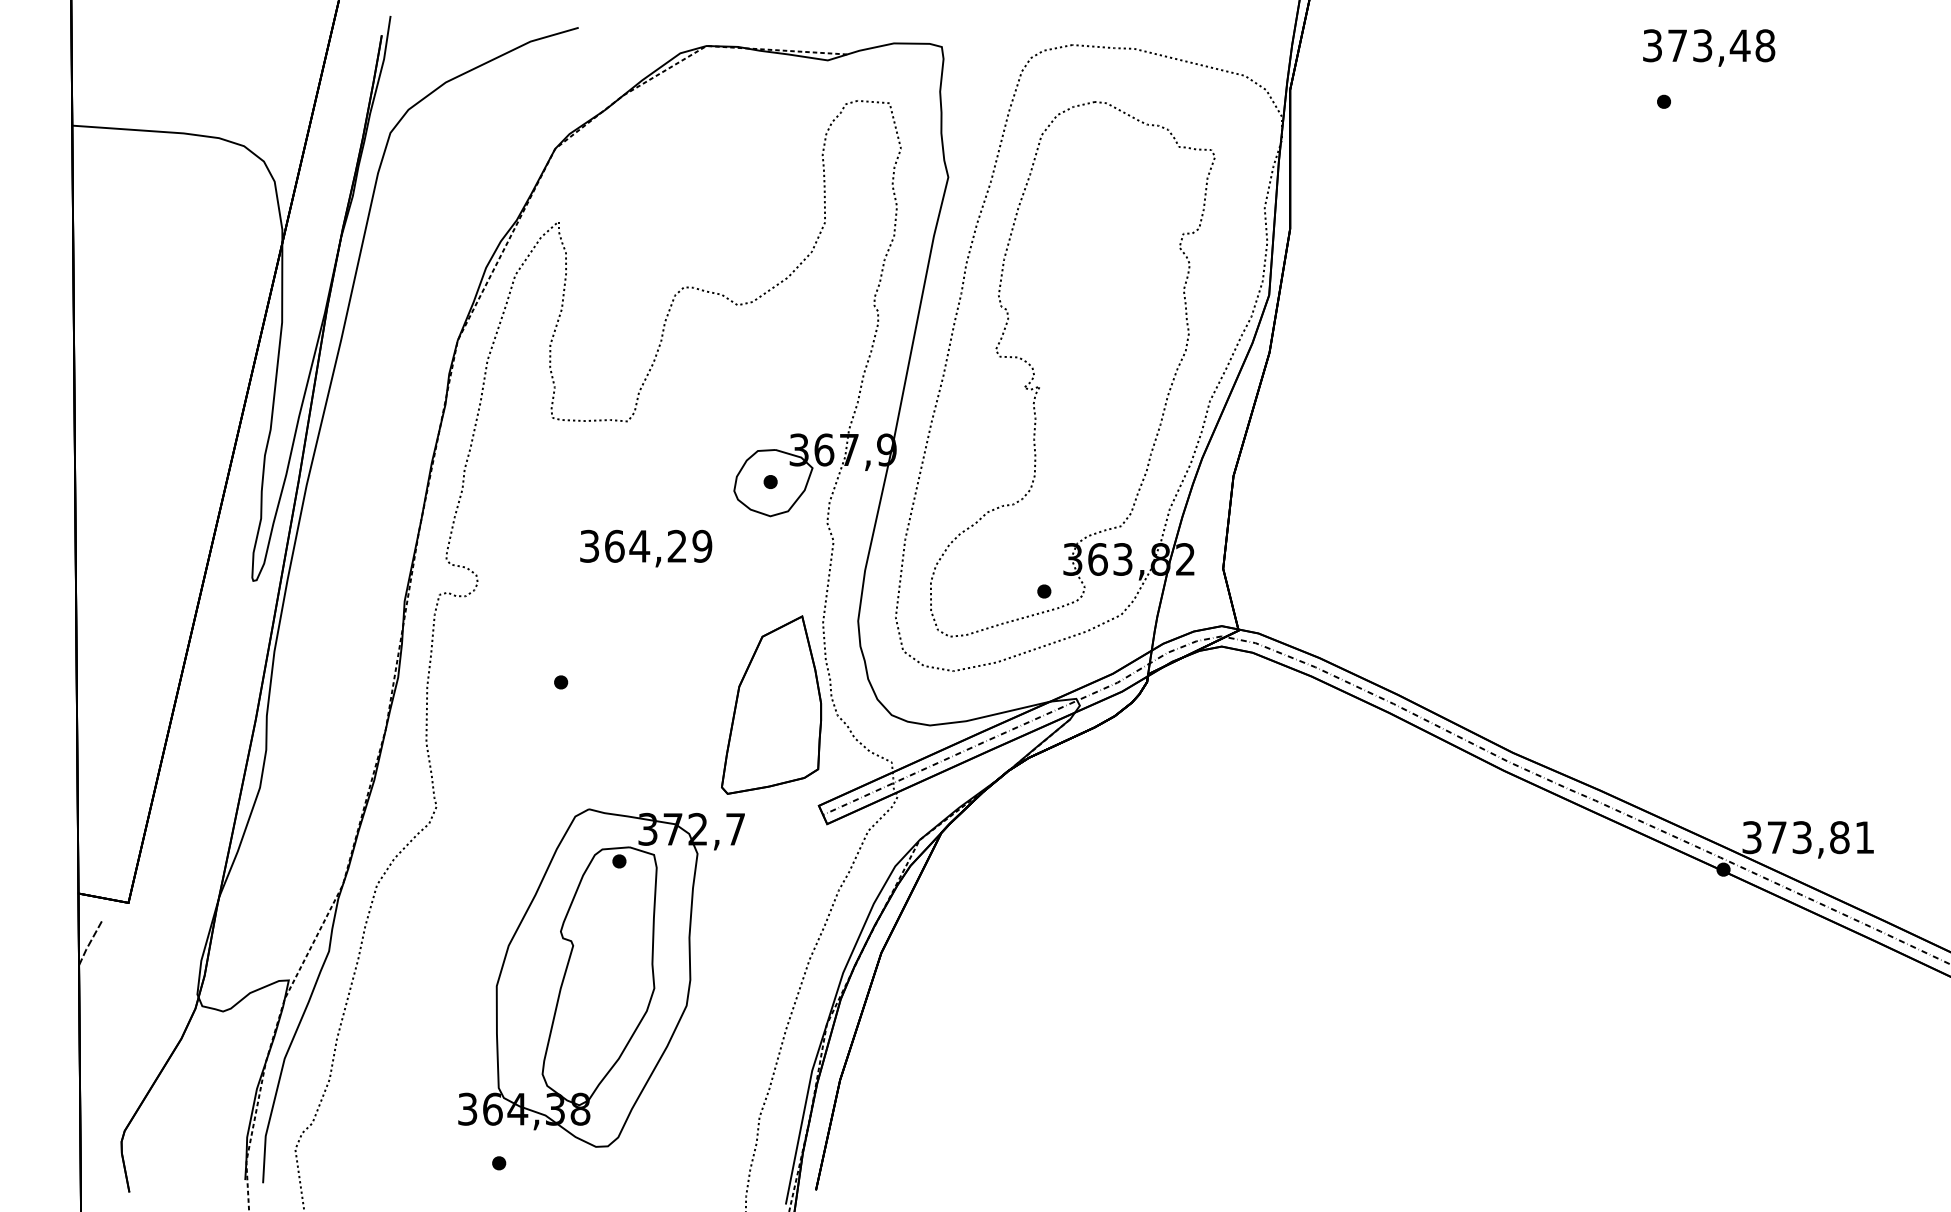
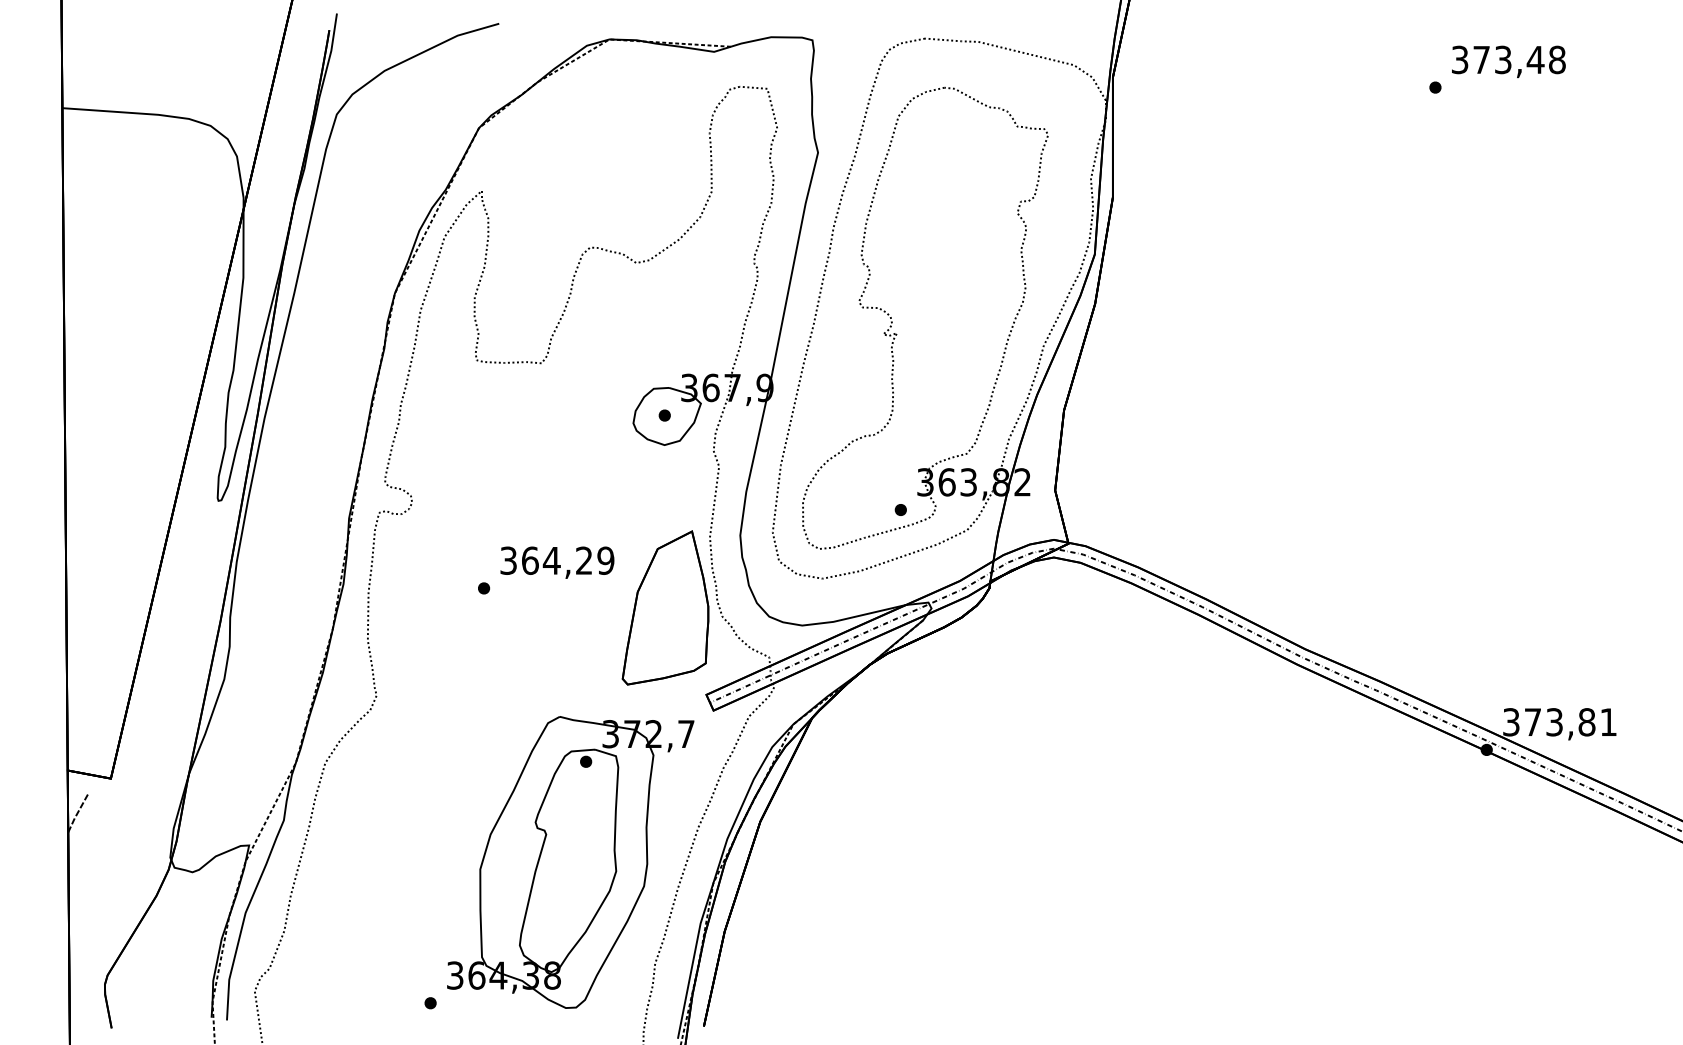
text: (1709, 47) -> (1509, 61), moved
text: (646, 548) -> (557, 562), moved
part: (601, 977) -> (570, 861), moved

